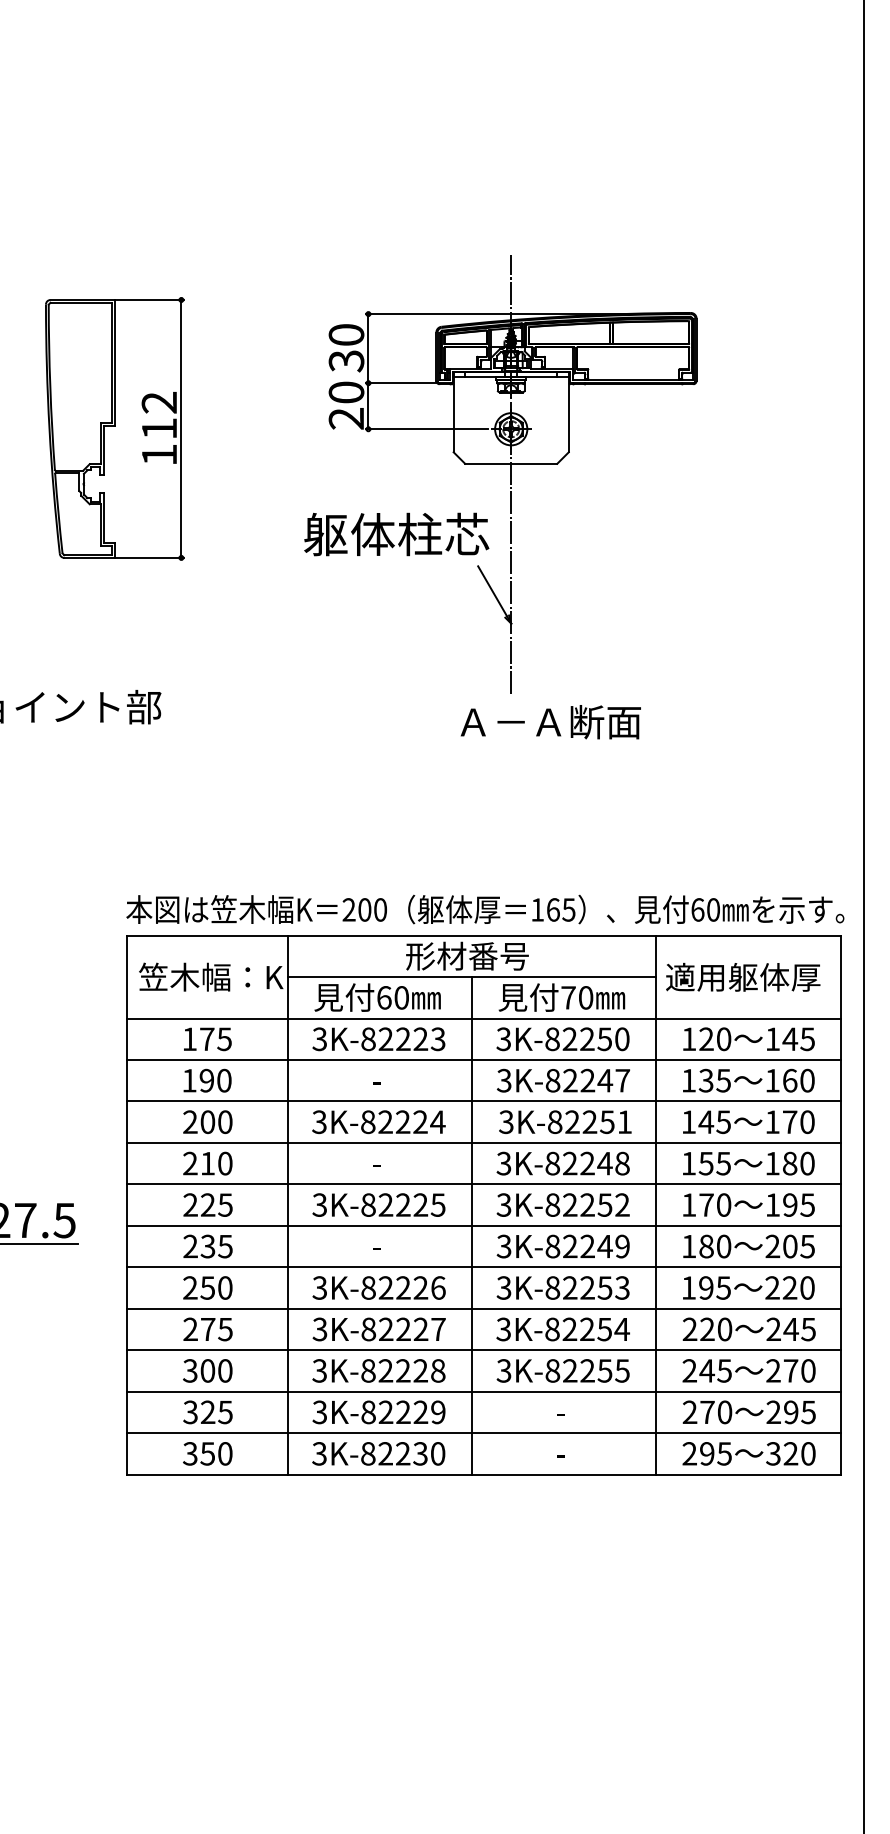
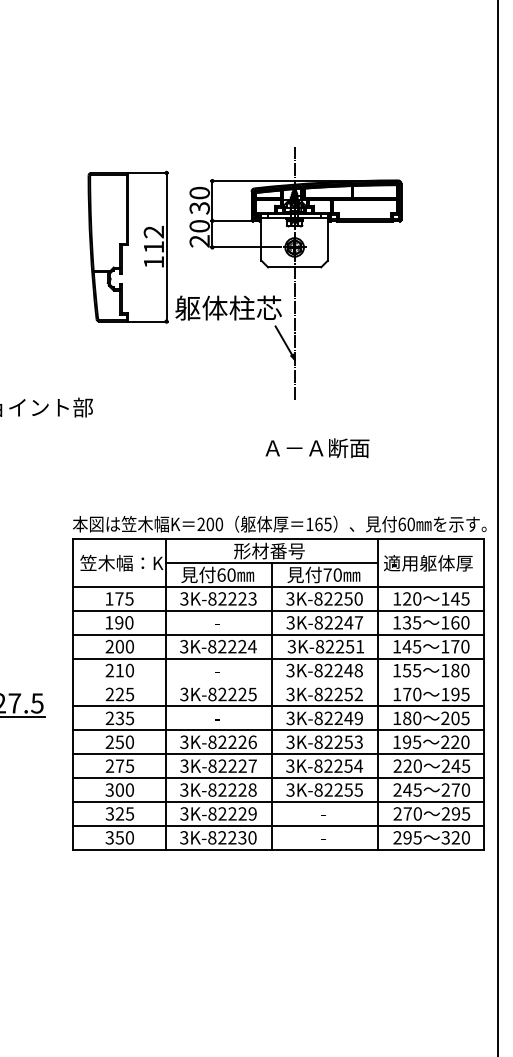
part: (113, 427) -> (127, 246), moved
text: (550, 722) -> (317, 448), moved
line: (483, 1184) -> (278, 682), removed

